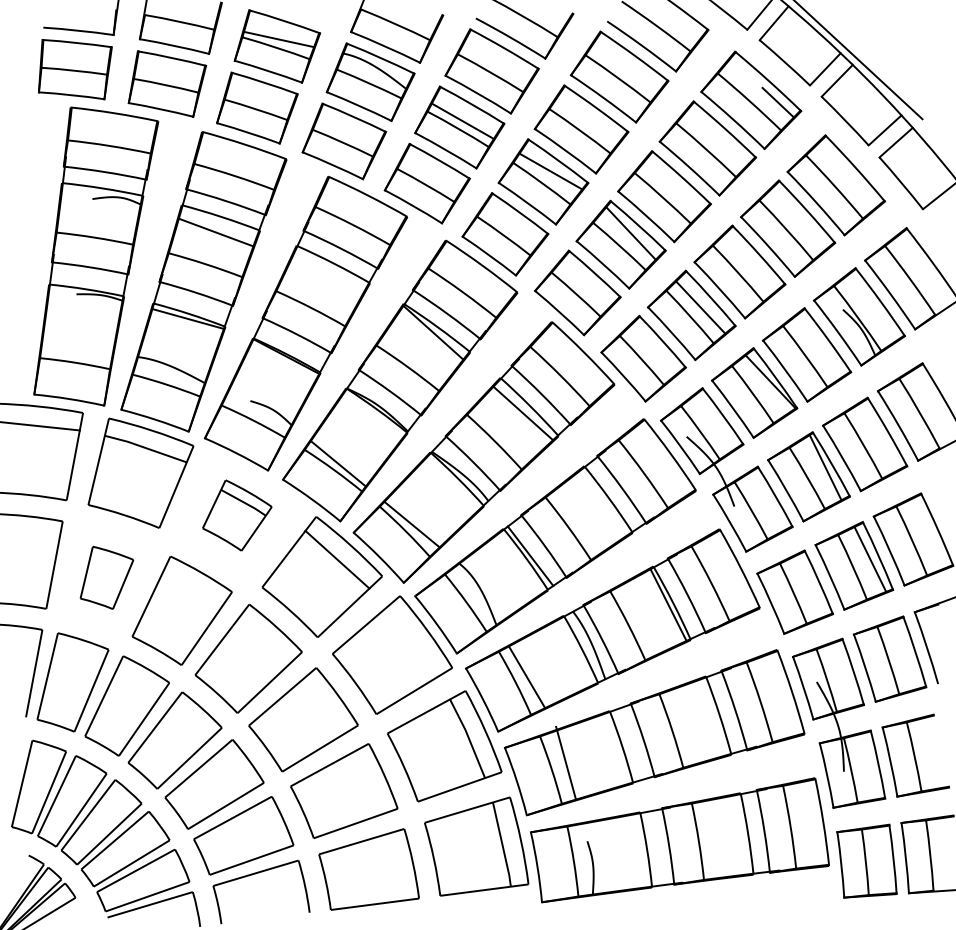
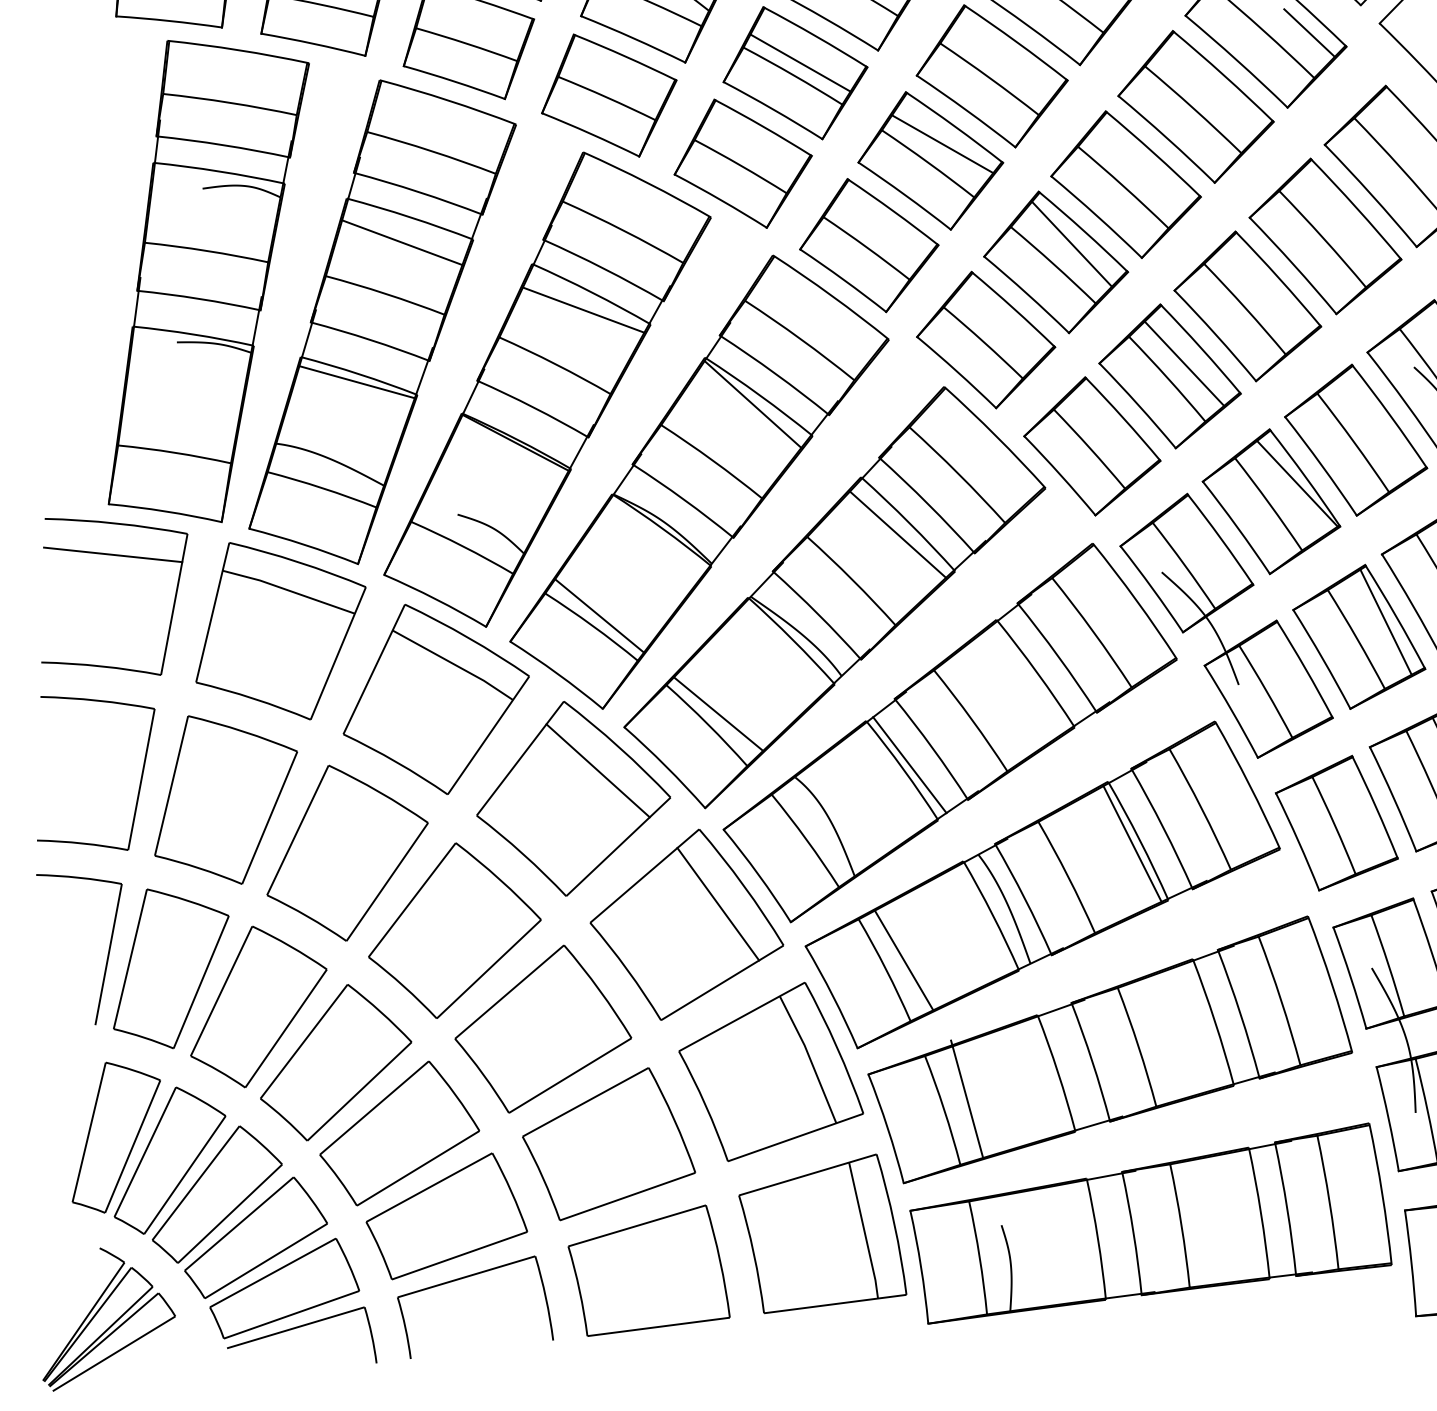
line: (328, 274) -> (583, 310), added
part: (237, 515) -> (436, 699), size x1.67
part: (106, 577) -> (225, 799), size x1.67
line: (411, 642) -> (717, 904), added

